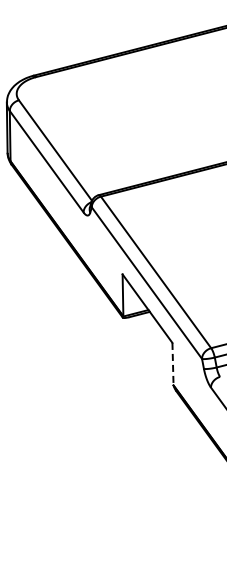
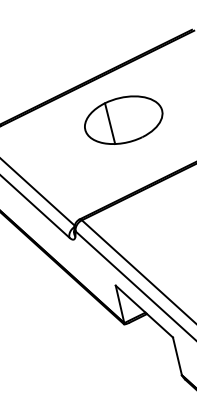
part: (168, 98) -> (123, 120), added
line: (173, 364) -> (177, 356), dashed -> solid

